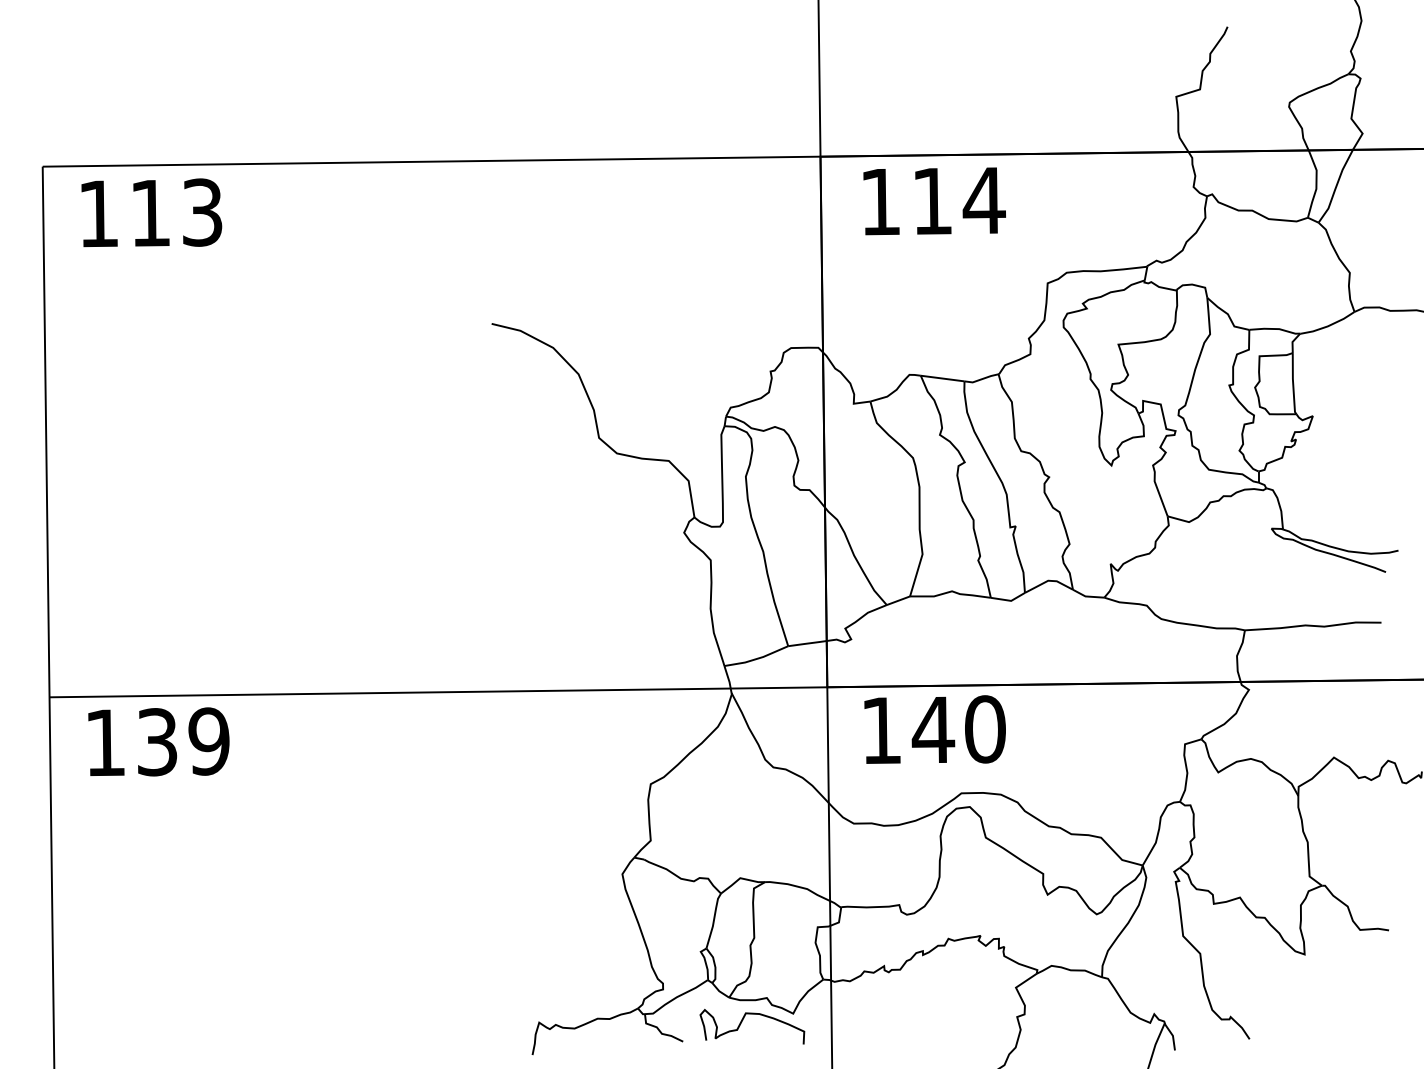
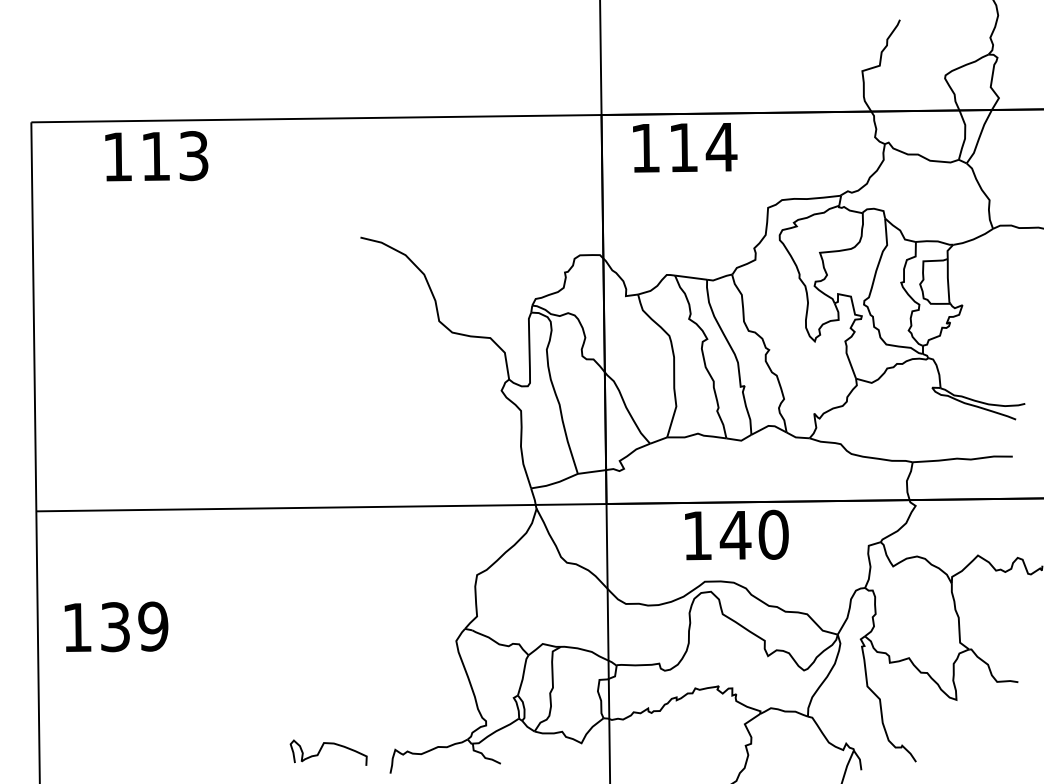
text: (151, 212) -> (156, 155), moved
text: (934, 729) -> (736, 534), moved
text: (158, 741) -> (116, 626), moved
curve: (742, 1022) -> (321, 749), moved

